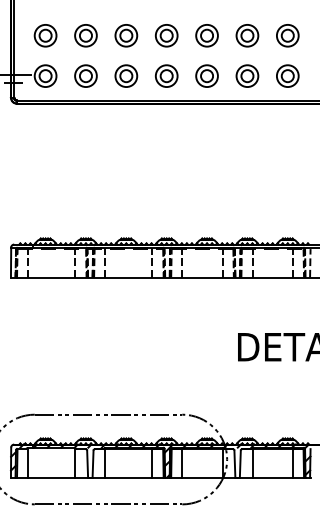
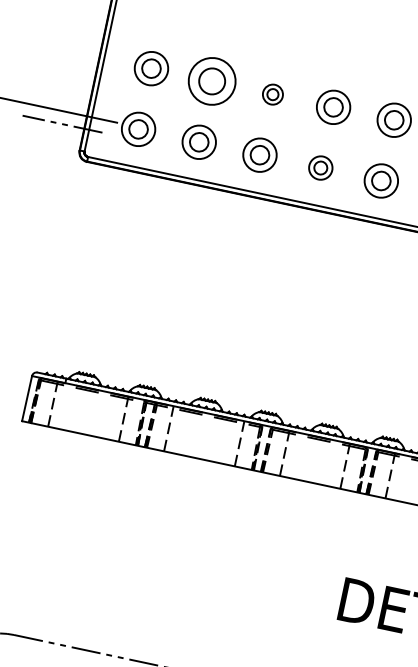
part: (85, 35) -> (211, 81), size x1.4
part: (126, 35) -> (273, 94), size x0.6
part: (166, 75) -> (320, 167), size x0.7

